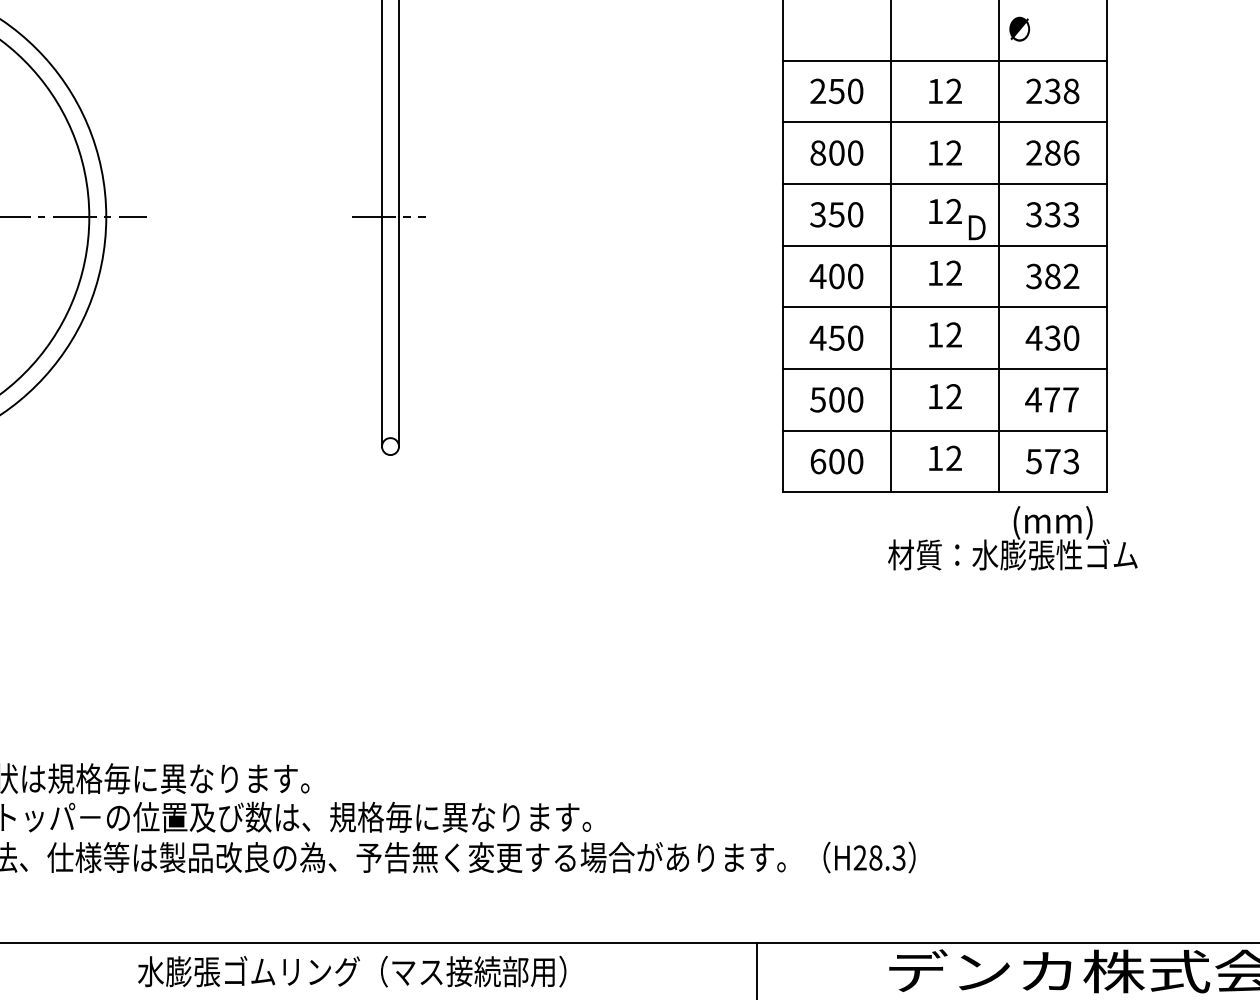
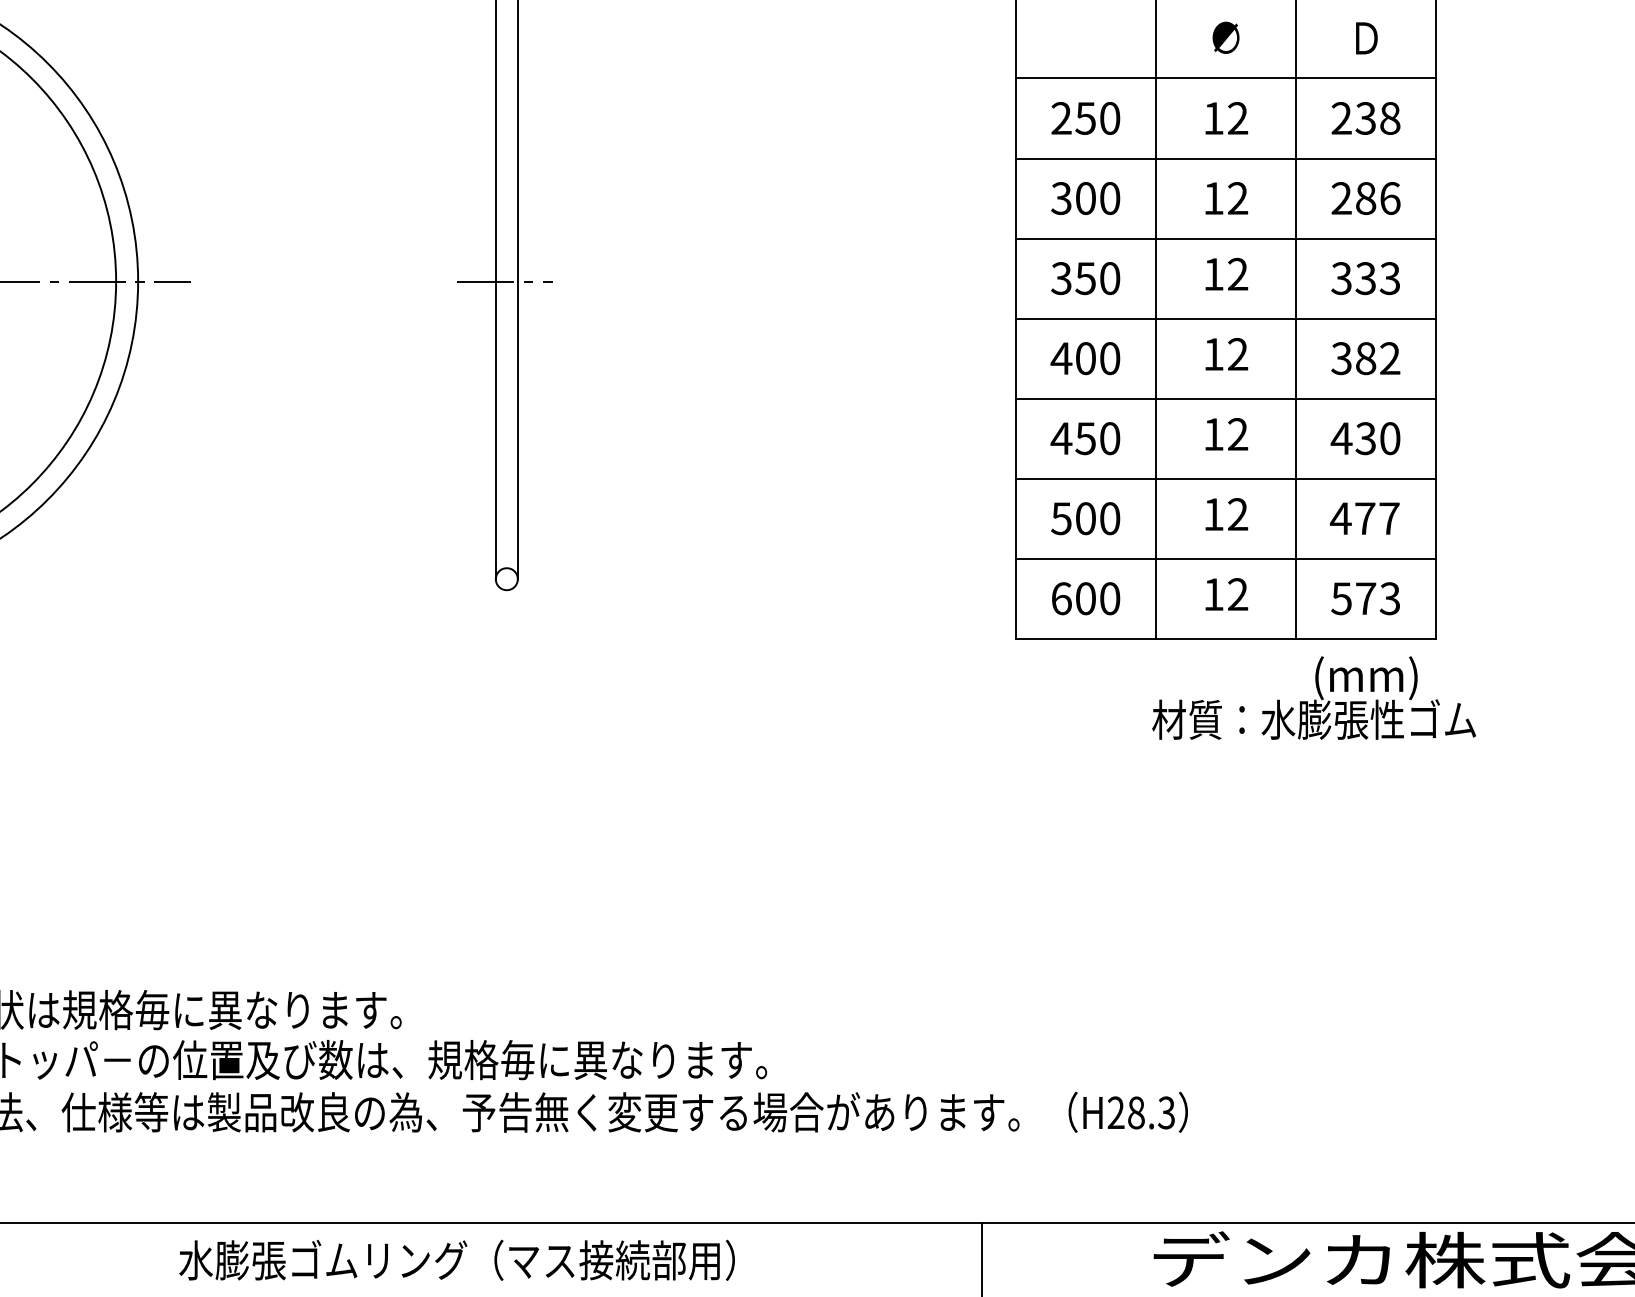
text: (1019, 28) -> (1225, 37), moved
text: (818, 153) -> (1061, 198), 800 -> 300
text: (976, 227) -> (1366, 38), moved

